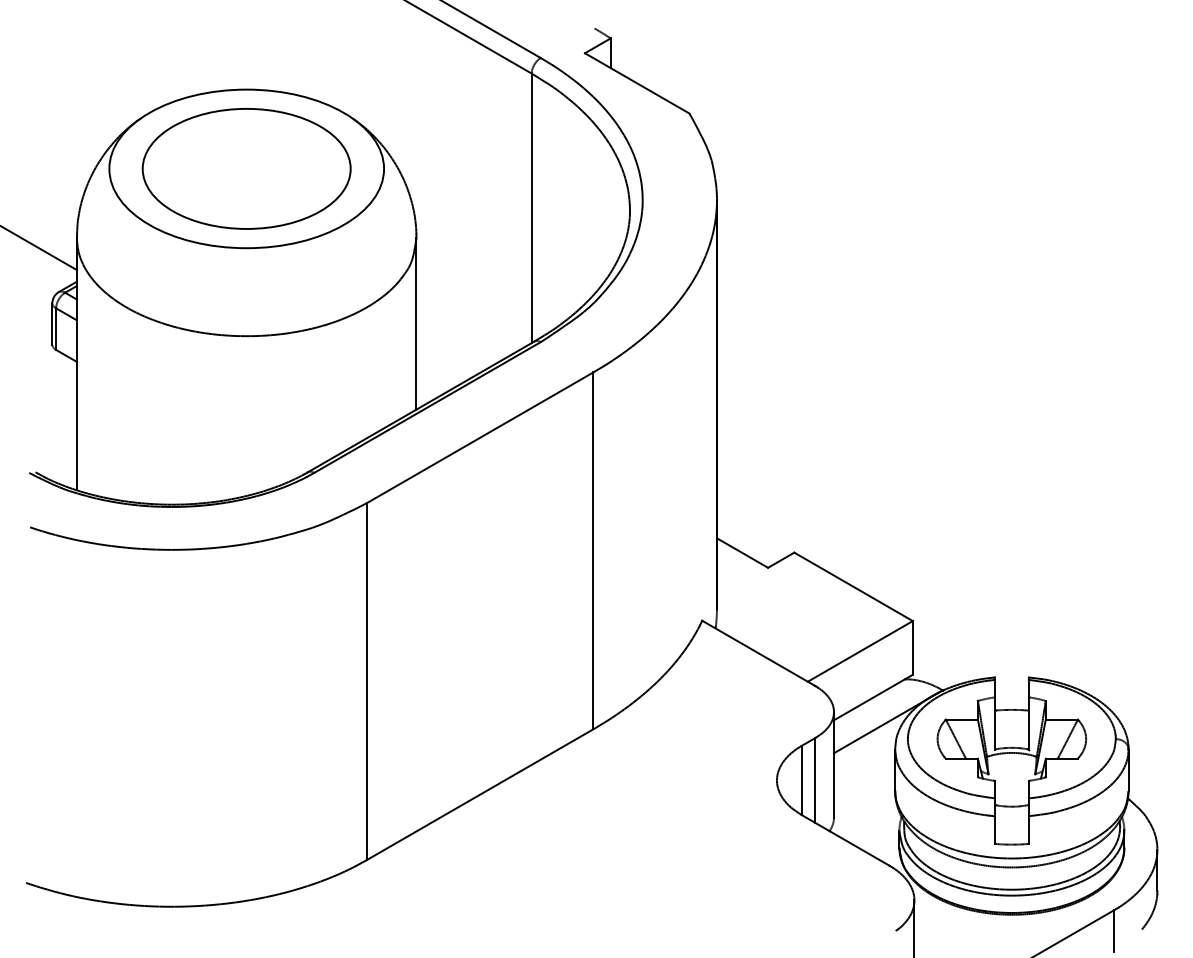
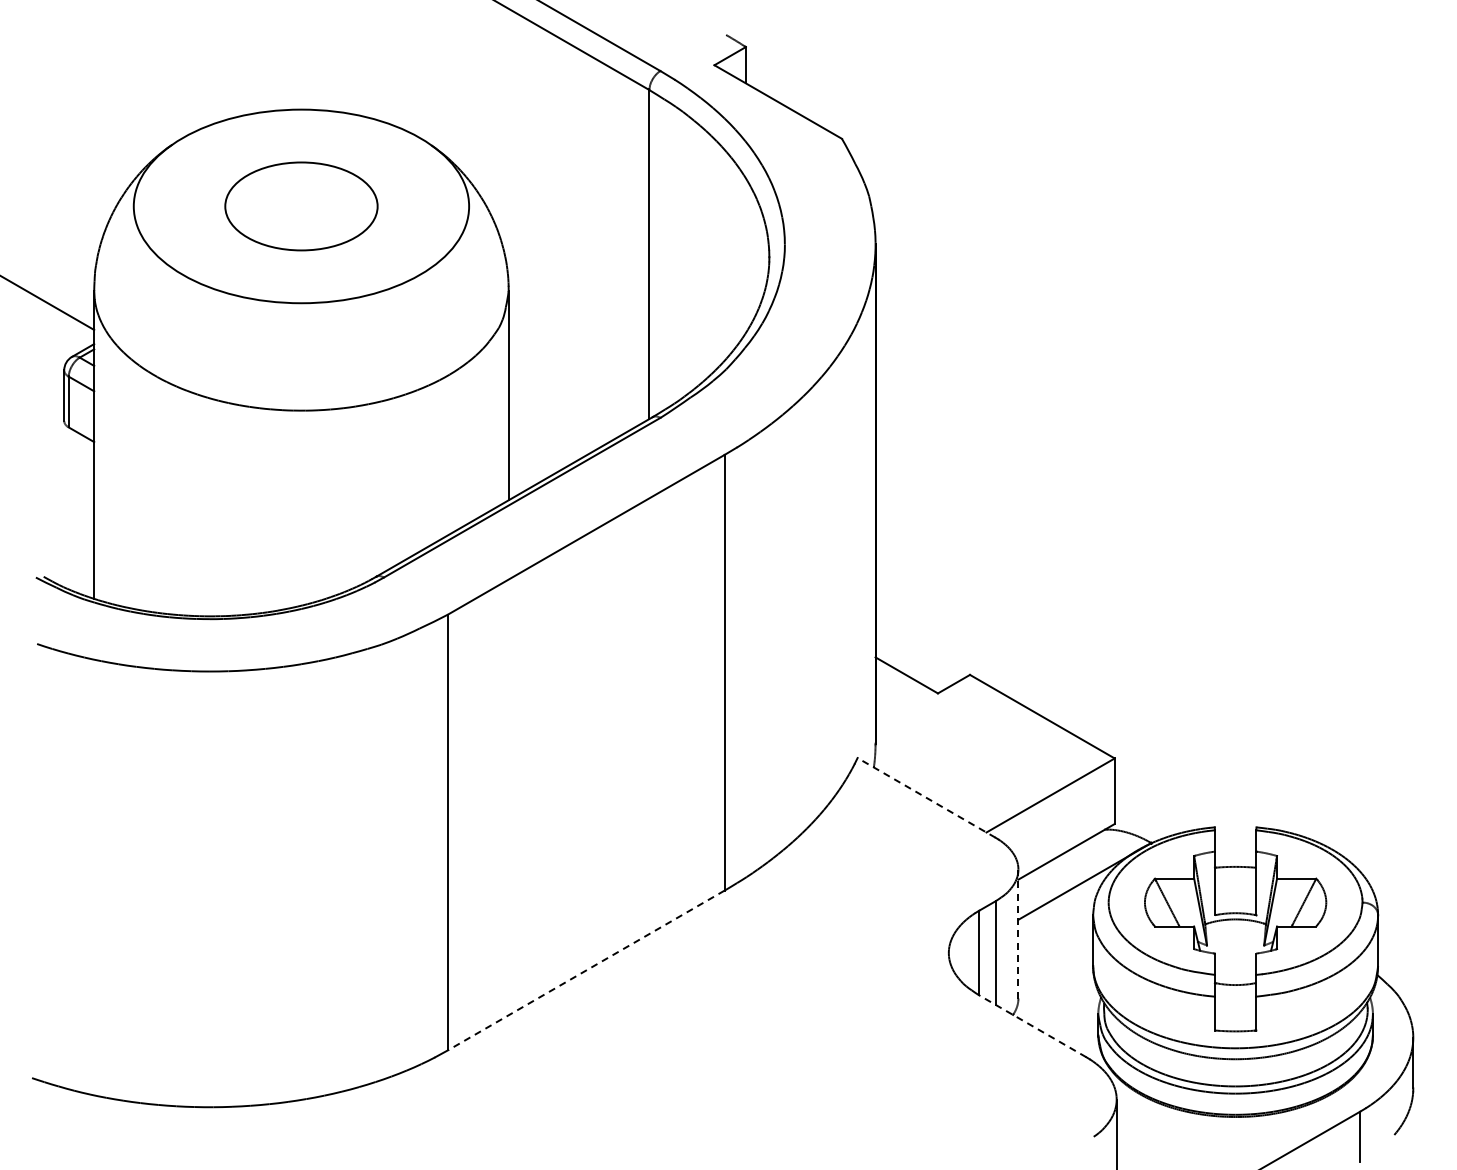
part: (246, 168) -> (301, 206), size x0.6
line: (758, 653) -> (926, 797), solid -> dashed
line: (834, 765) -> (1018, 934), solid -> dashed
line: (480, 794) -> (586, 970), solid -> dashed
line: (845, 840) -> (1032, 1026), solid -> dashed

